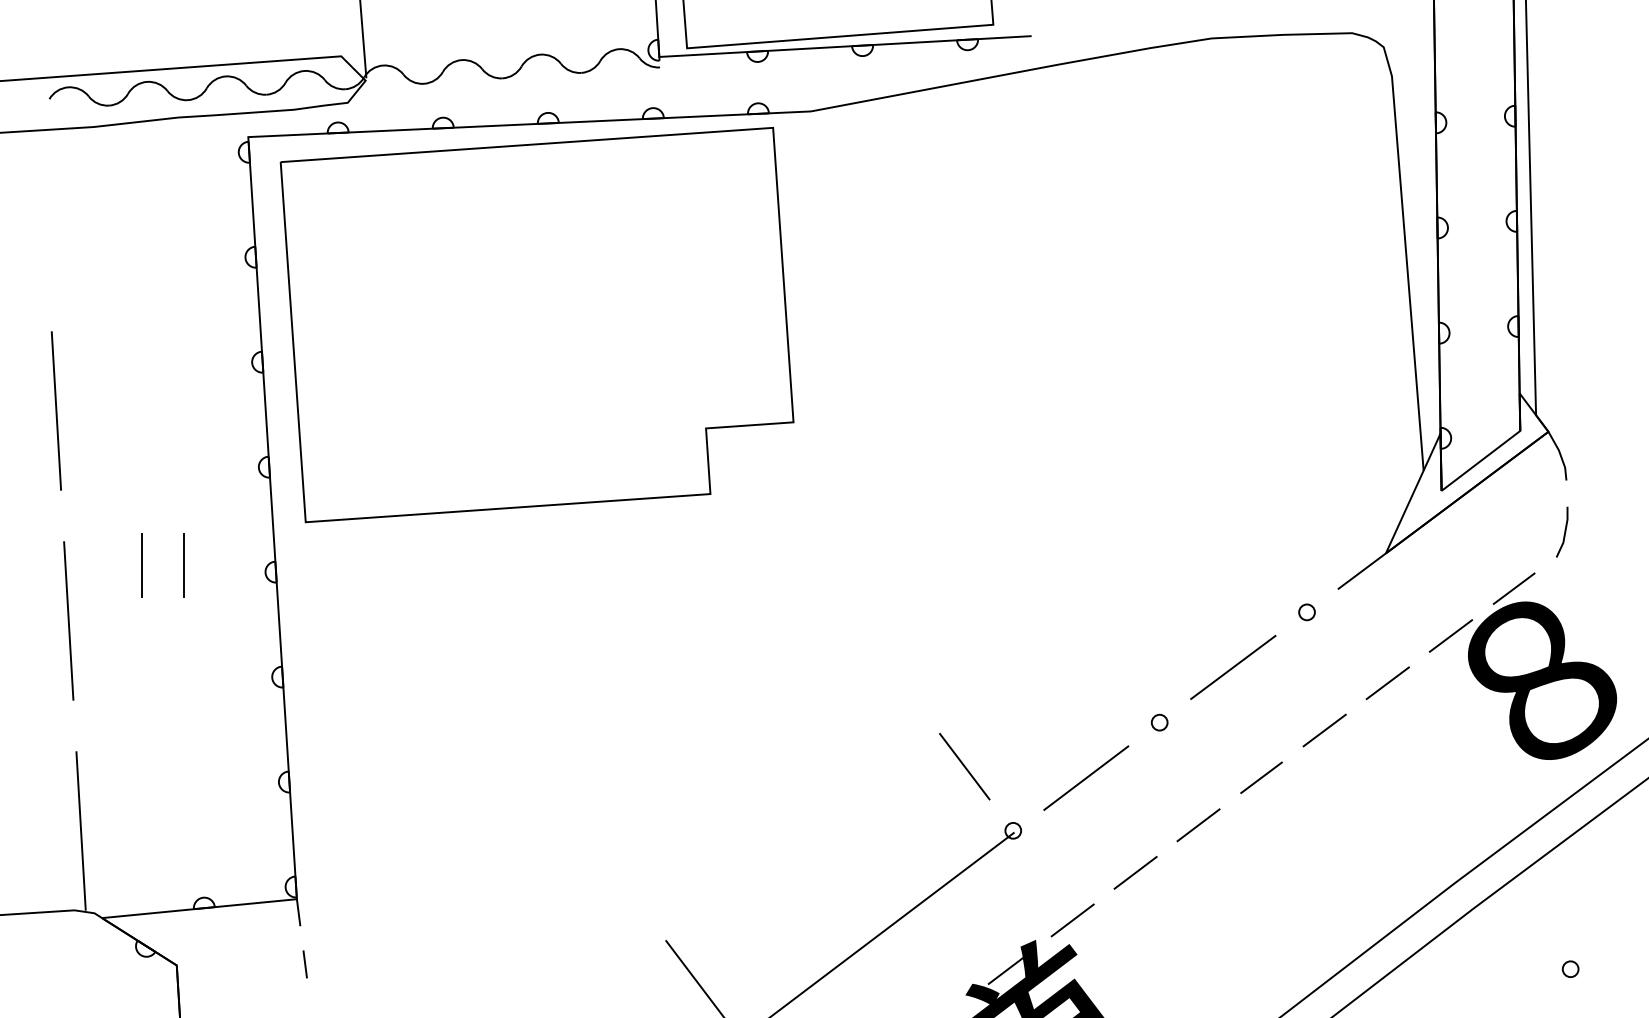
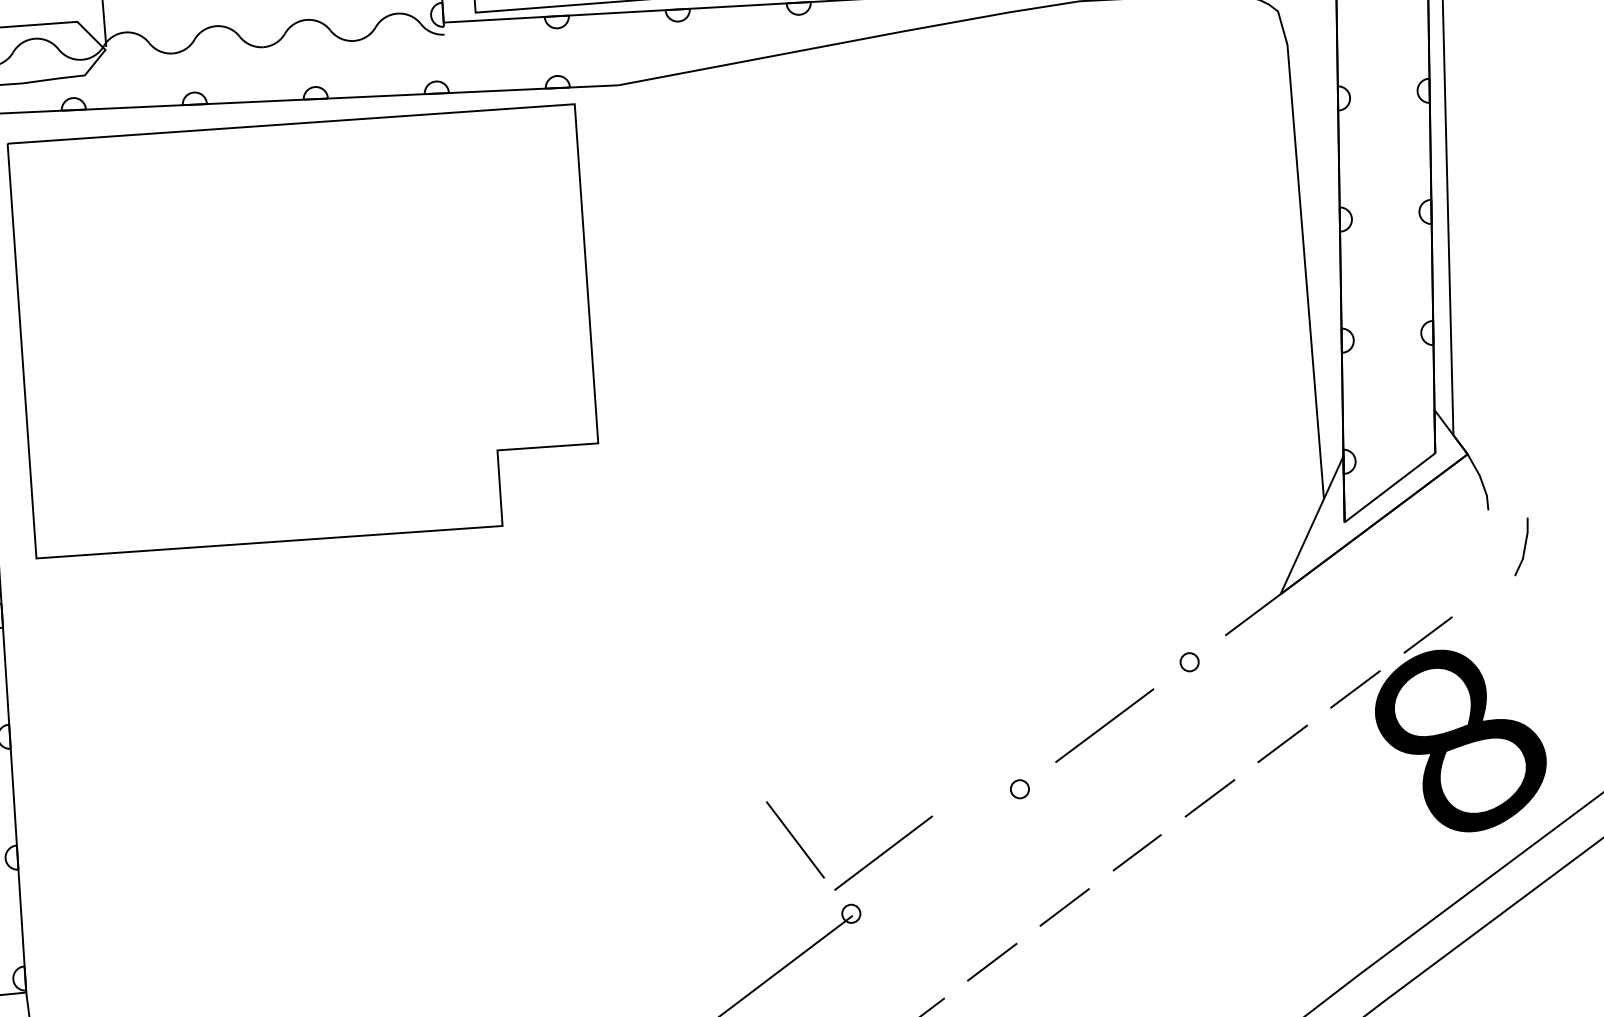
line: (1564, 531) -> (1524, 546), moved
line: (1086, 777) -> (883, 852), moved

